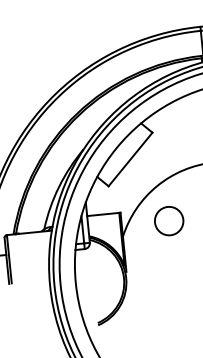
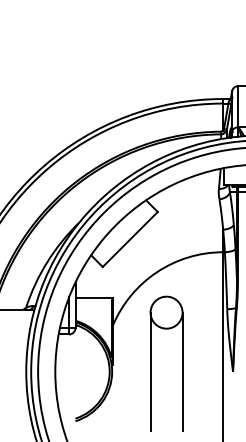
line: (188, 271) -> (182, 371), added
line: (160, 274) -> (150, 371), added

